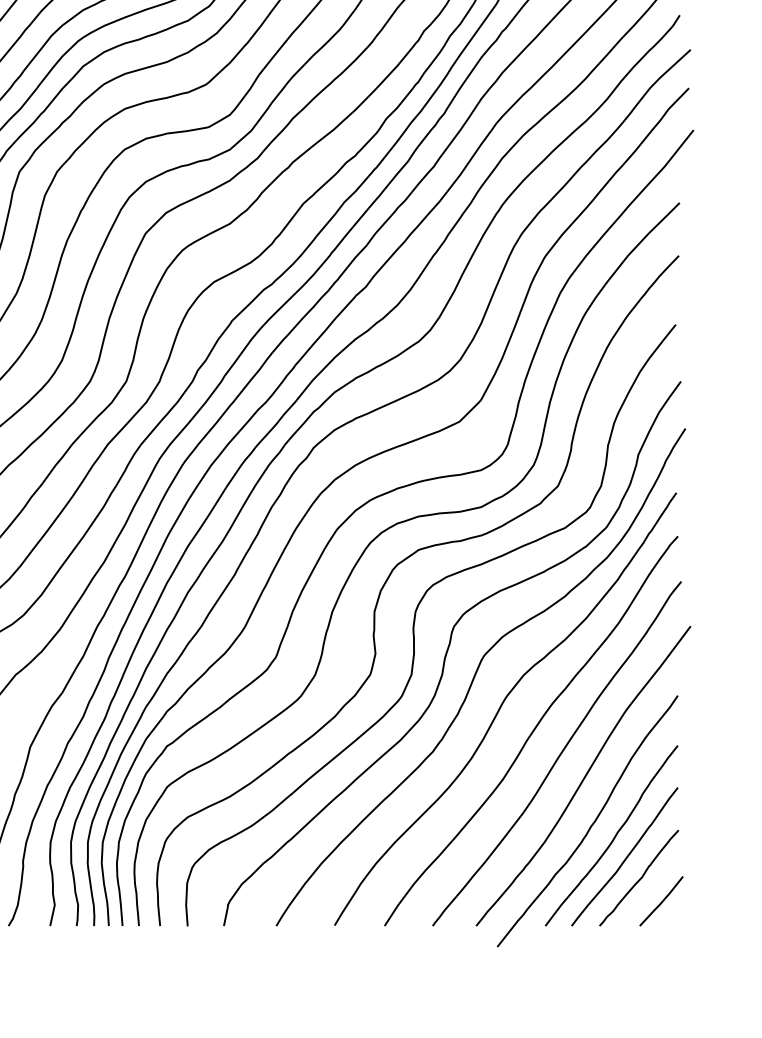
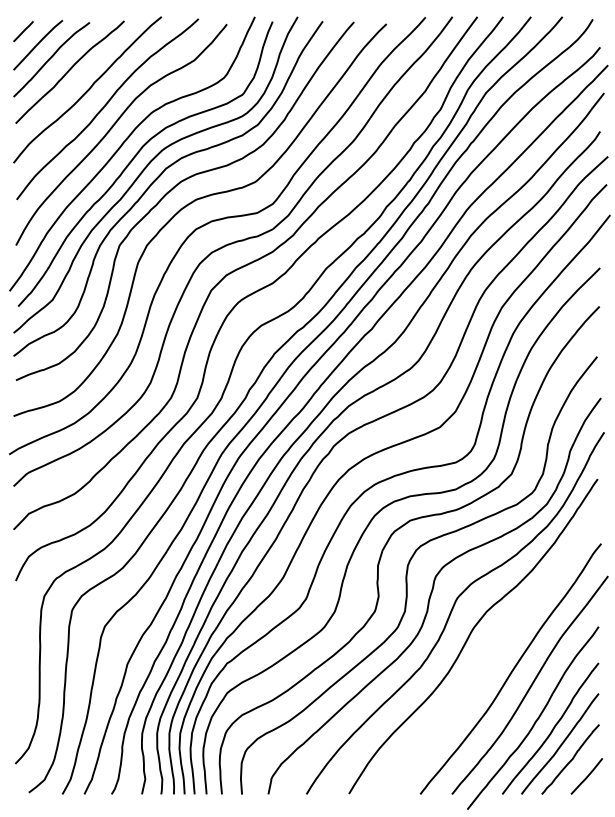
curve: (531, 731) -> (492, 652), removed

